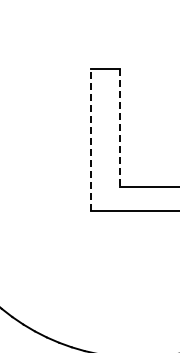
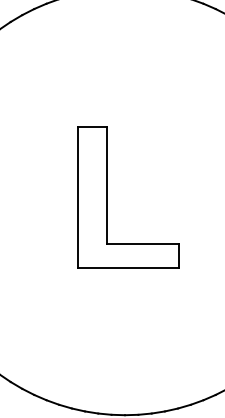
line: (120, 128) -> (107, 185), dashed -> solid
line: (91, 140) -> (78, 197), dashed -> solid

